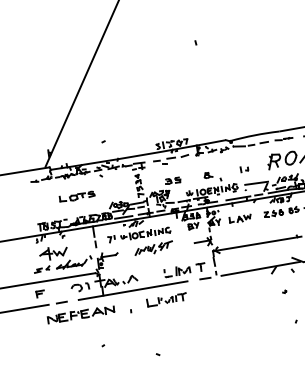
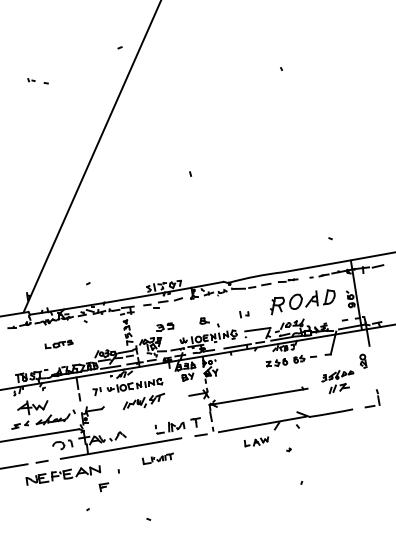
part: (76, 196) -> (58, 344), size x0.7
part: (239, 218) -> (255, 441), moved
part: (39, 294) -> (103, 487), moved
part: (166, 299) -> (157, 458), size x0.7

